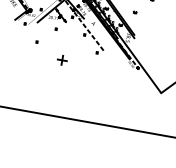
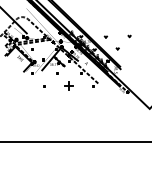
part: (61, 59) -> (68, 85), moved

